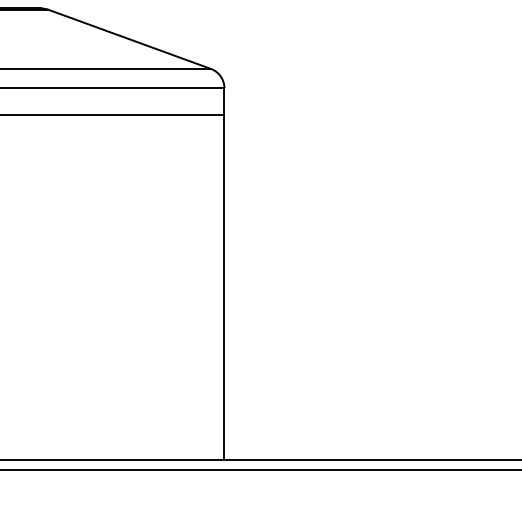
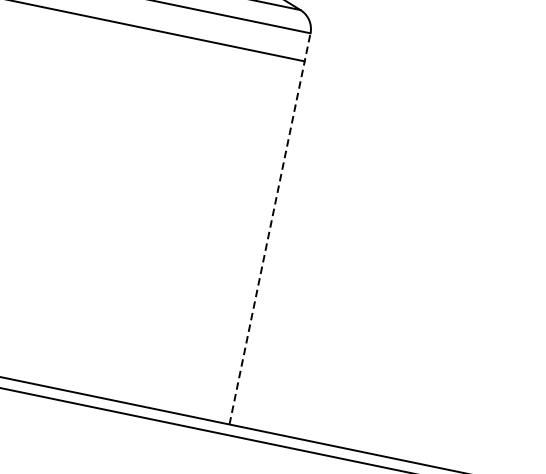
line: (224, 274) -> (269, 229), solid -> dashed

